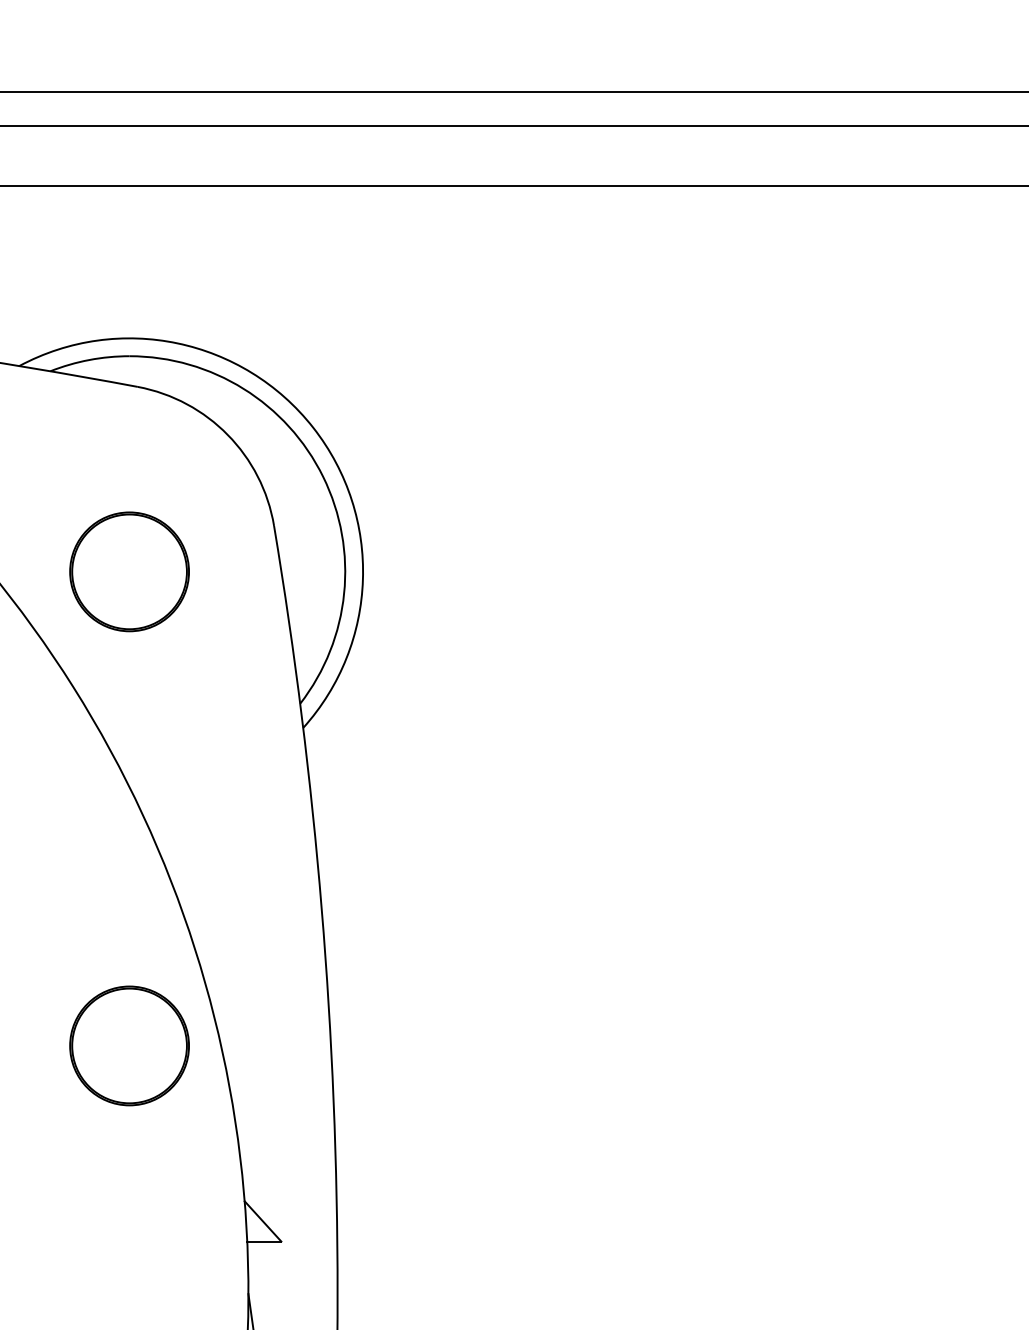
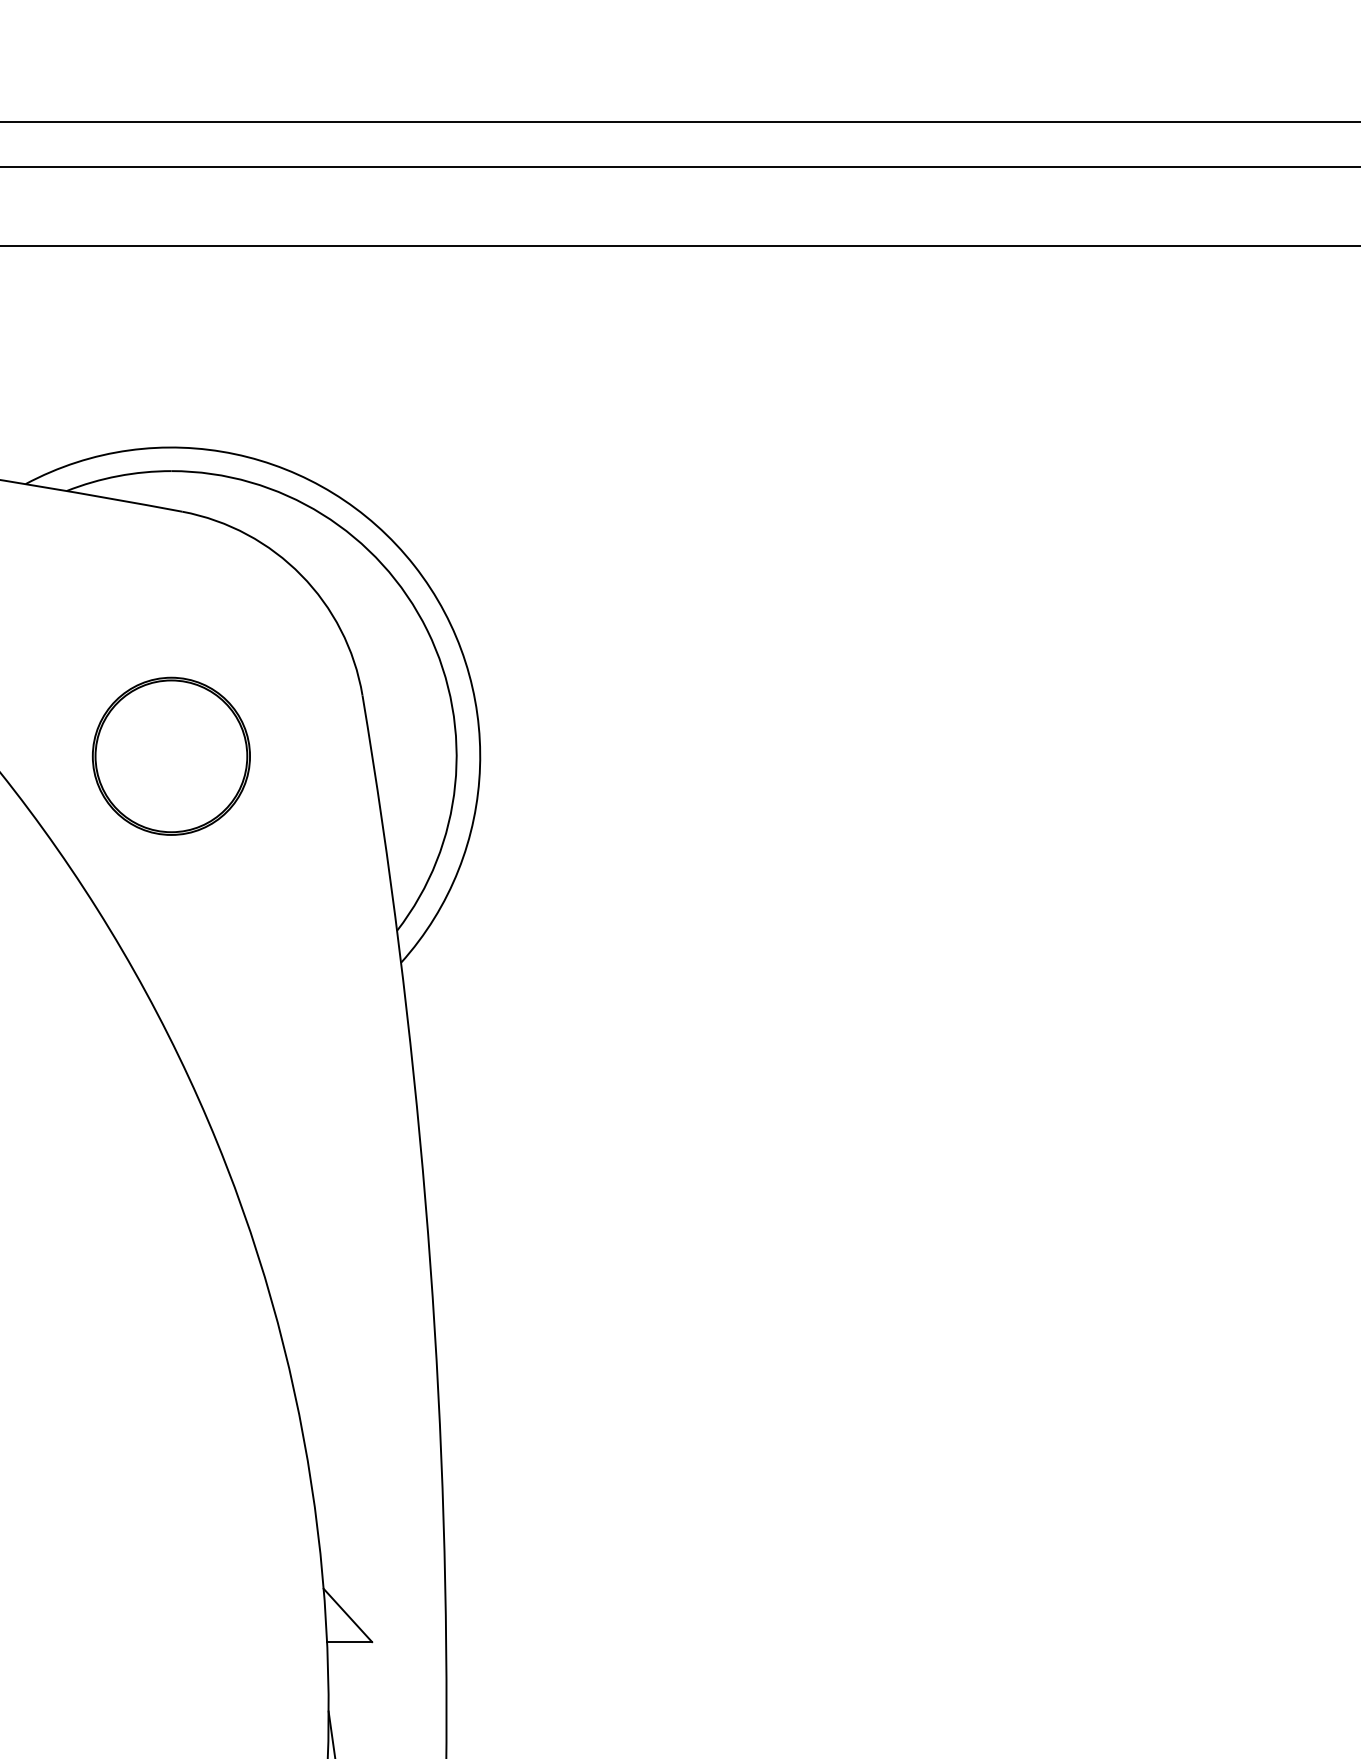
part: (128, 1045) -> (170, 1382), removed

